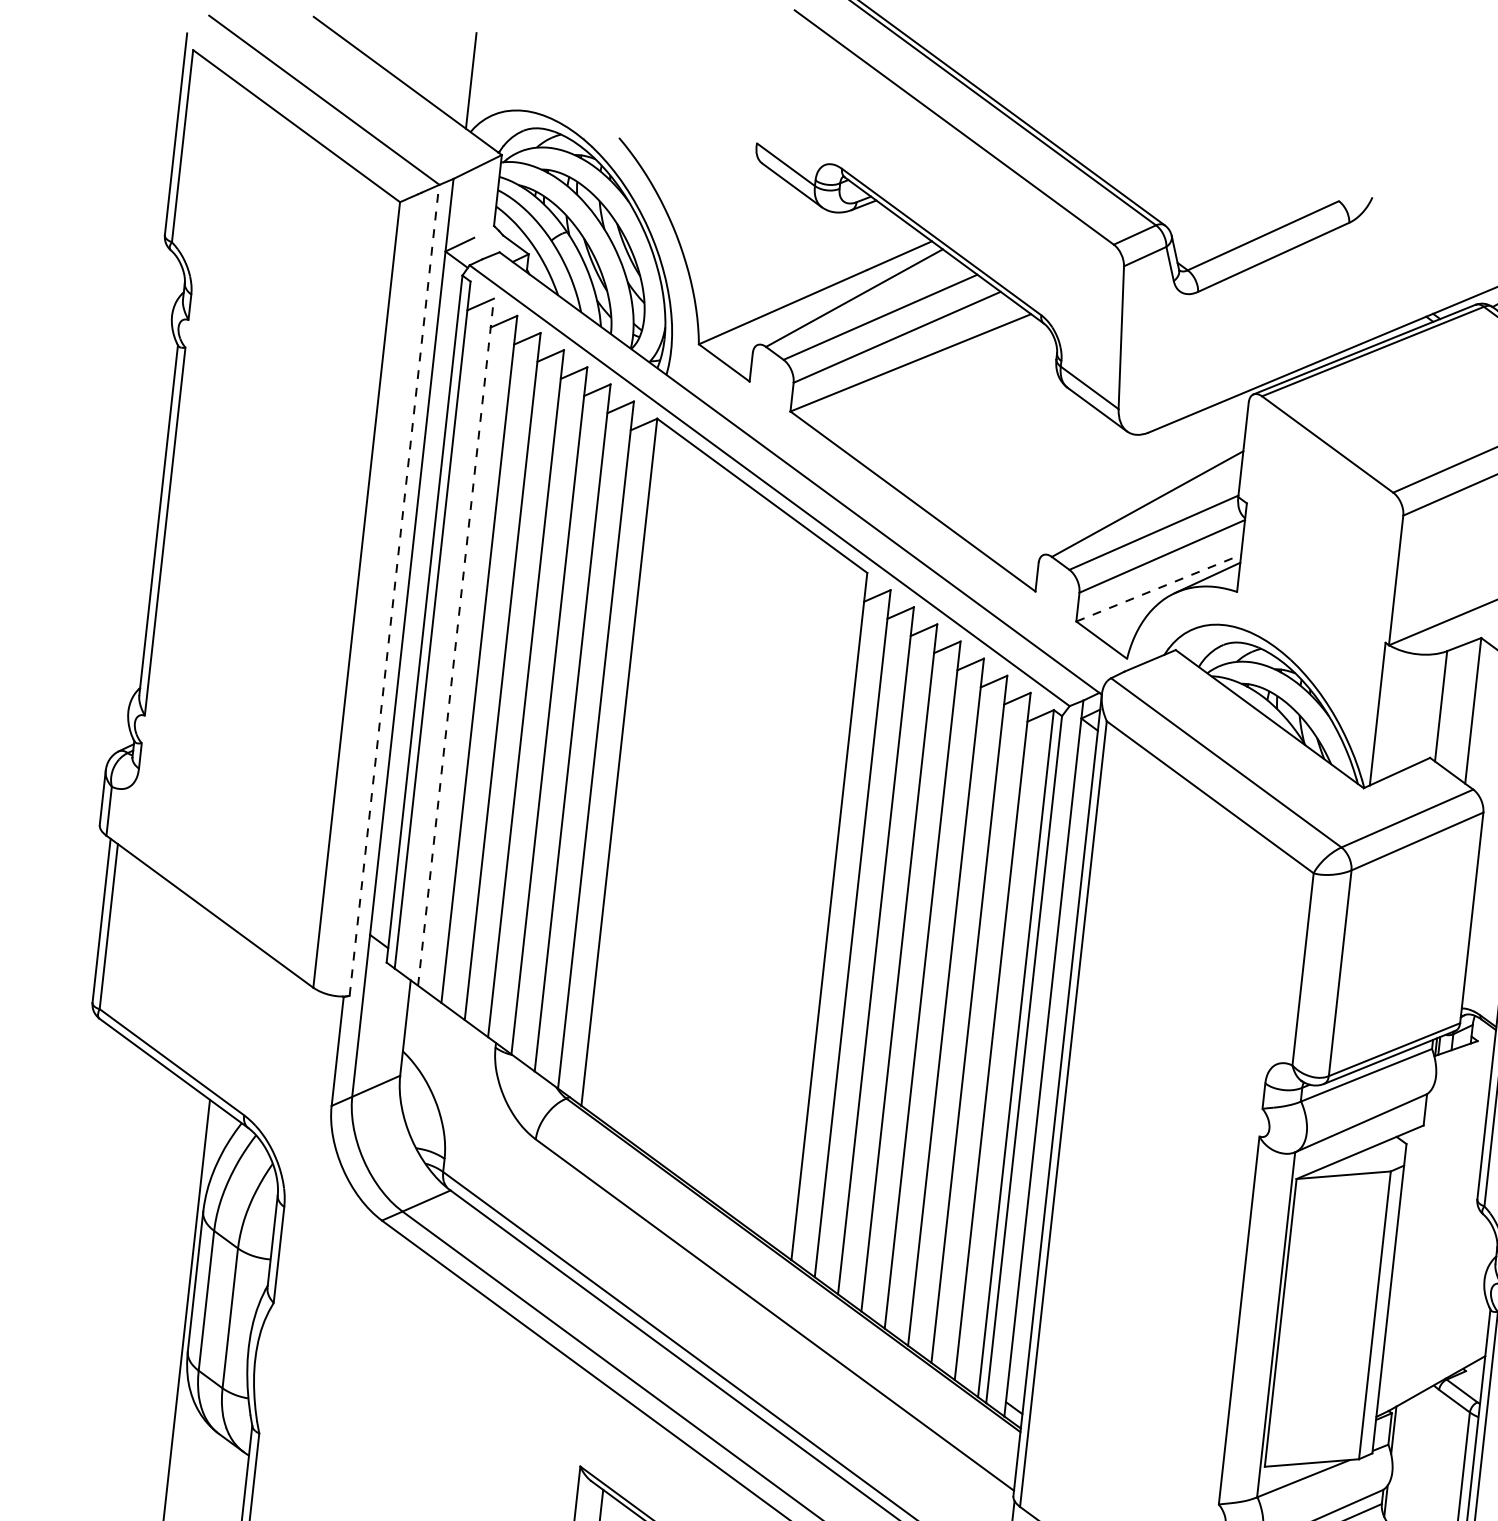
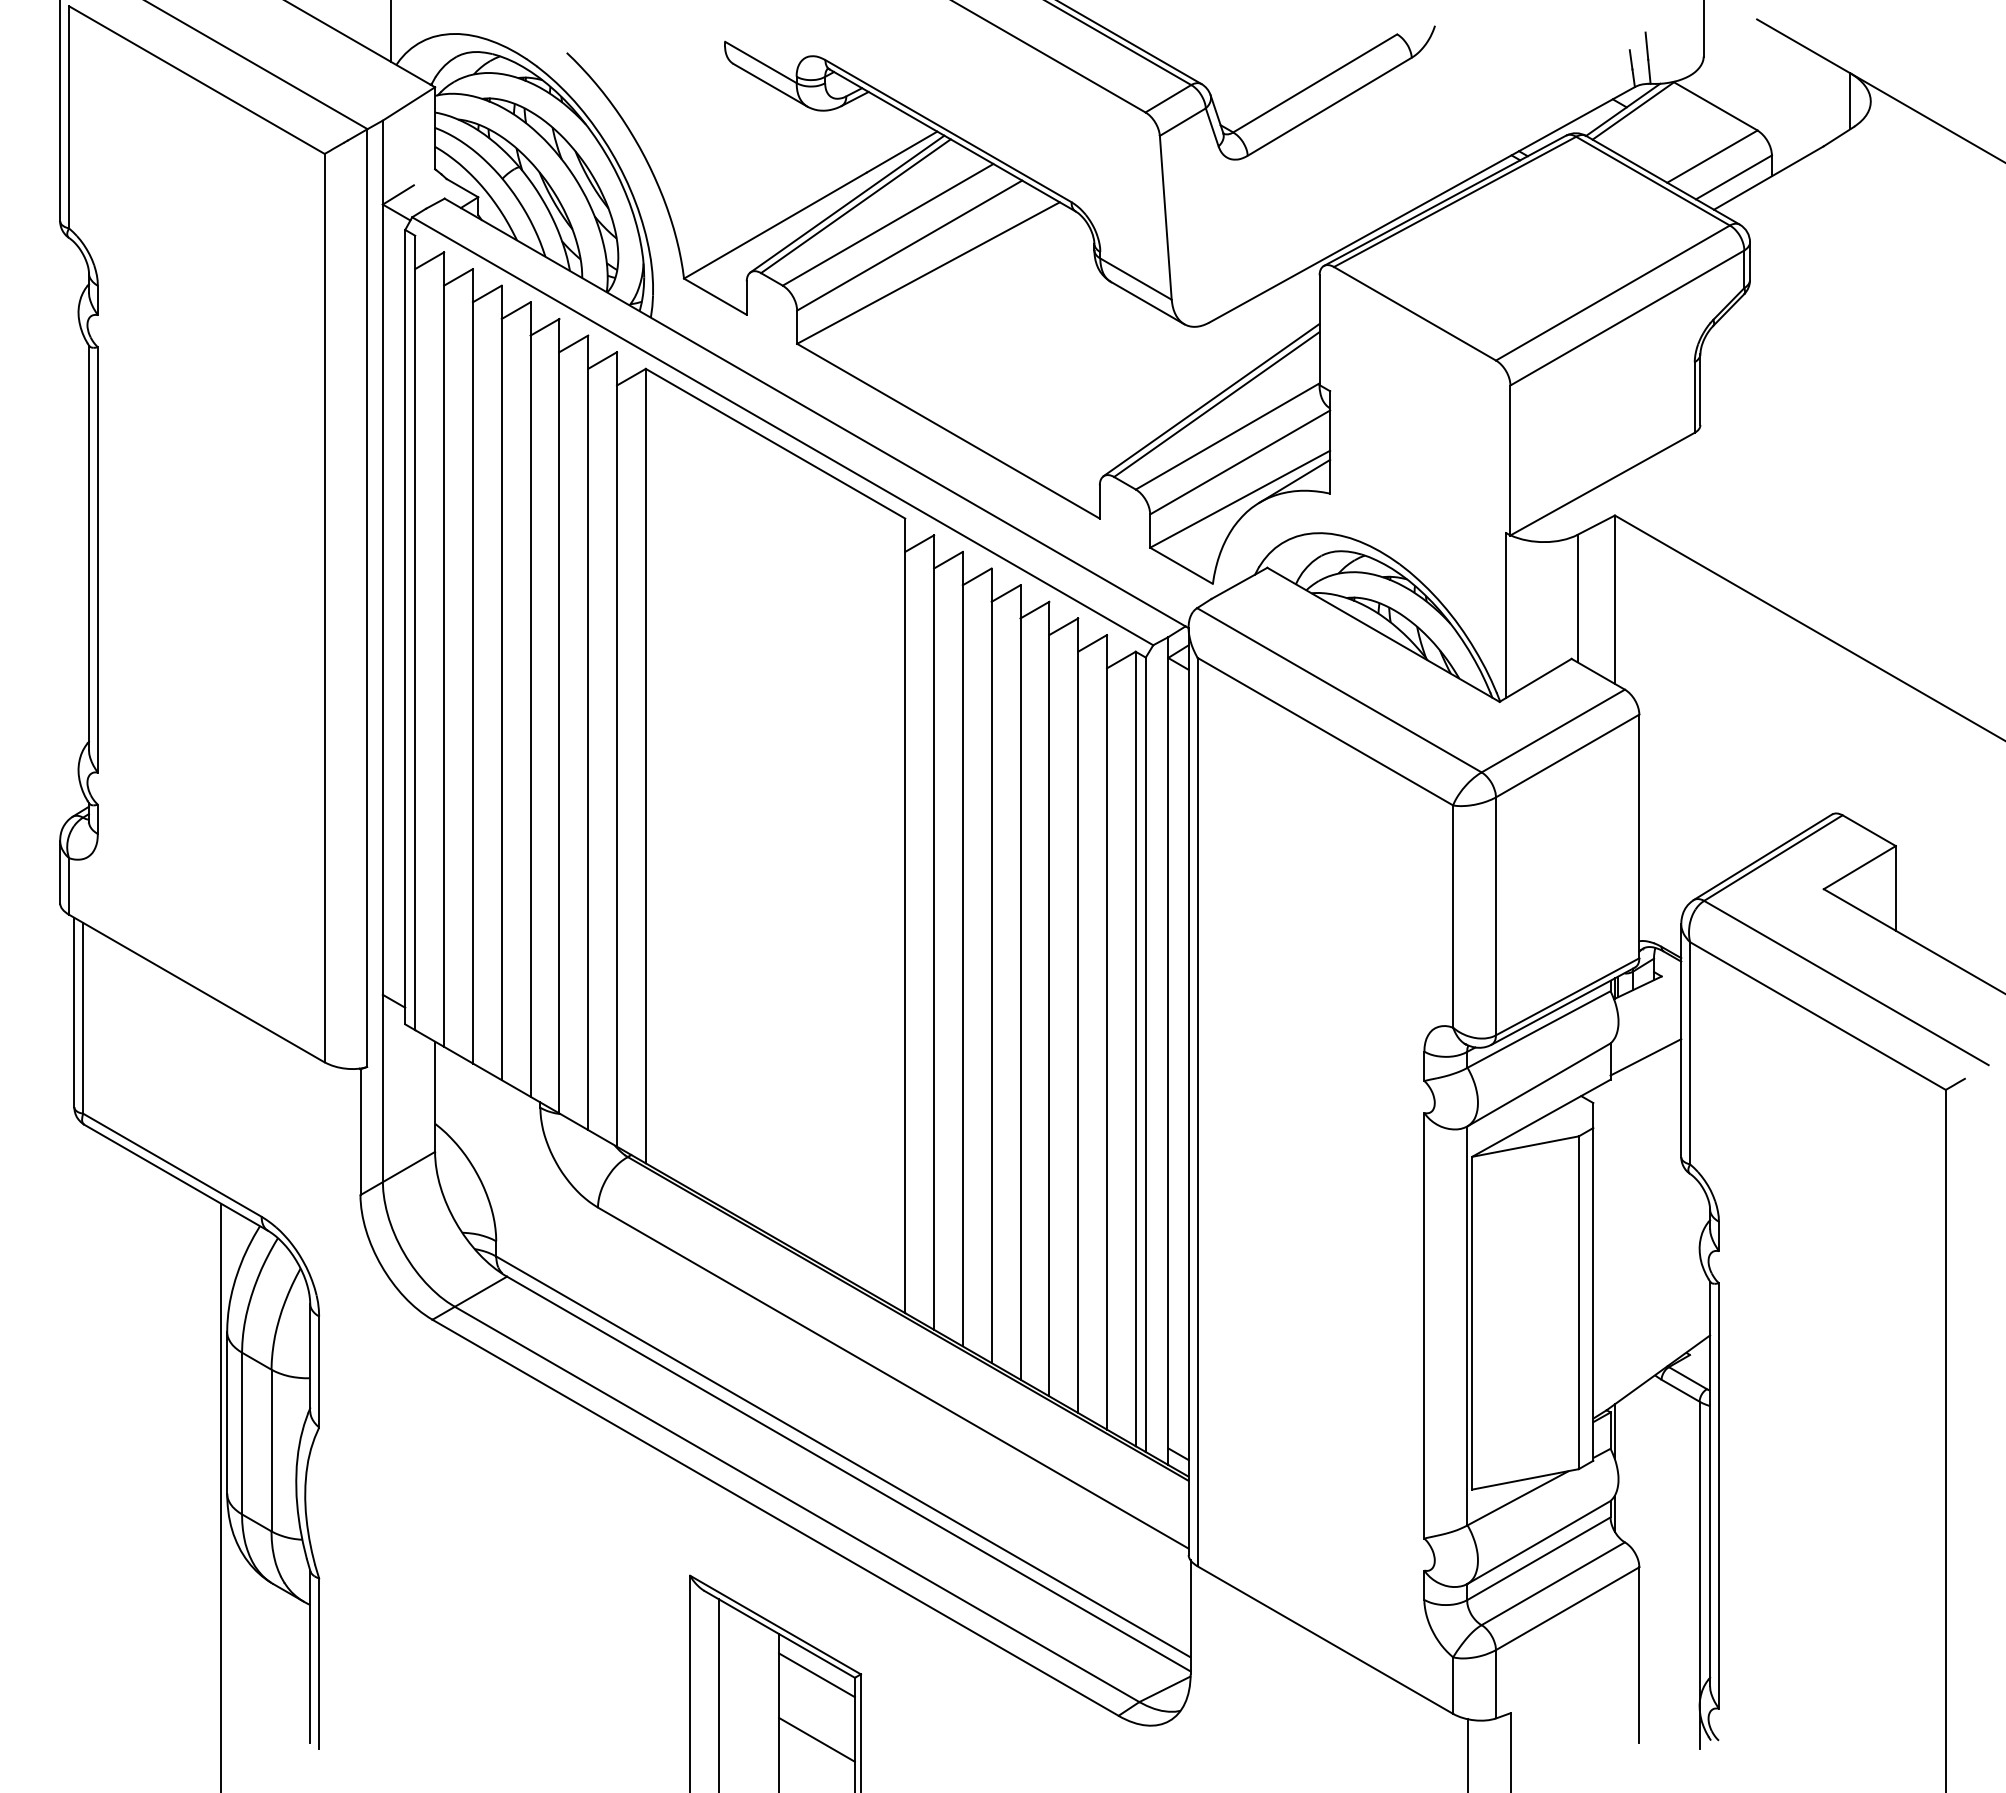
line: (847, 294) -> (847, 203), added
line: (1143, 499) -> (1211, 399), added
line: (1159, 588) -> (1240, 499), dashed -> solid
line: (394, 590) -> (367, 598), dashed -> solid
line: (456, 642) -> (444, 649), dashed -> solid
line: (1455, 1109) -> (1645, 1057), added

